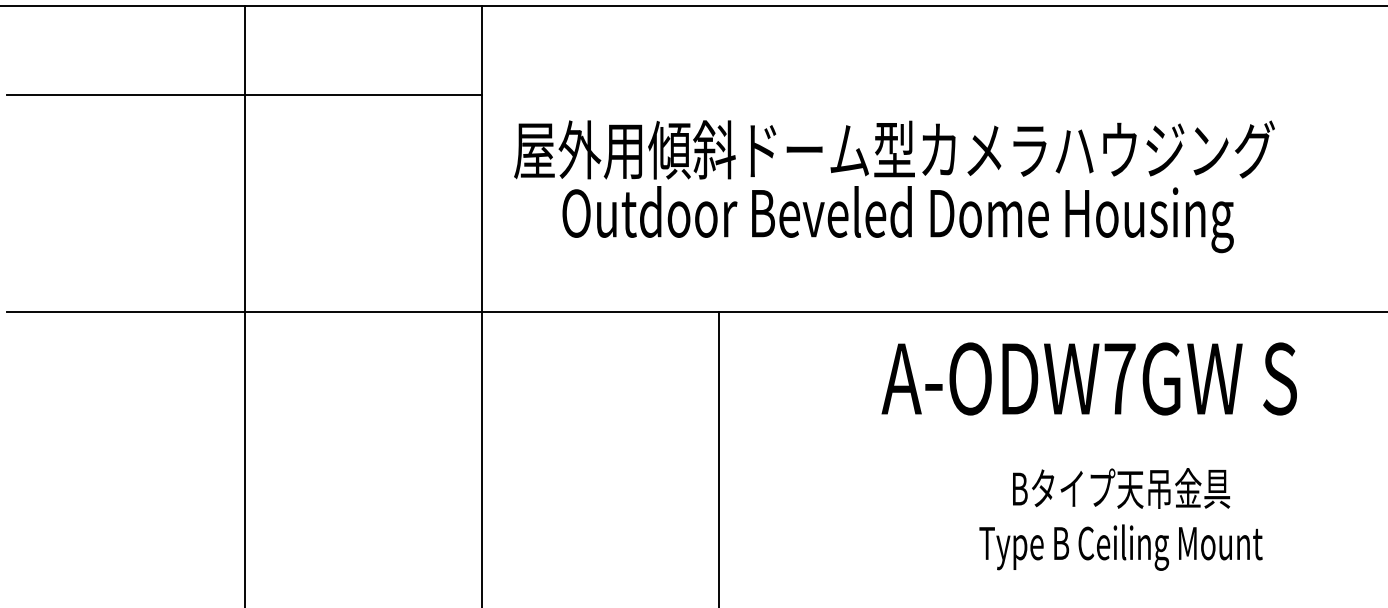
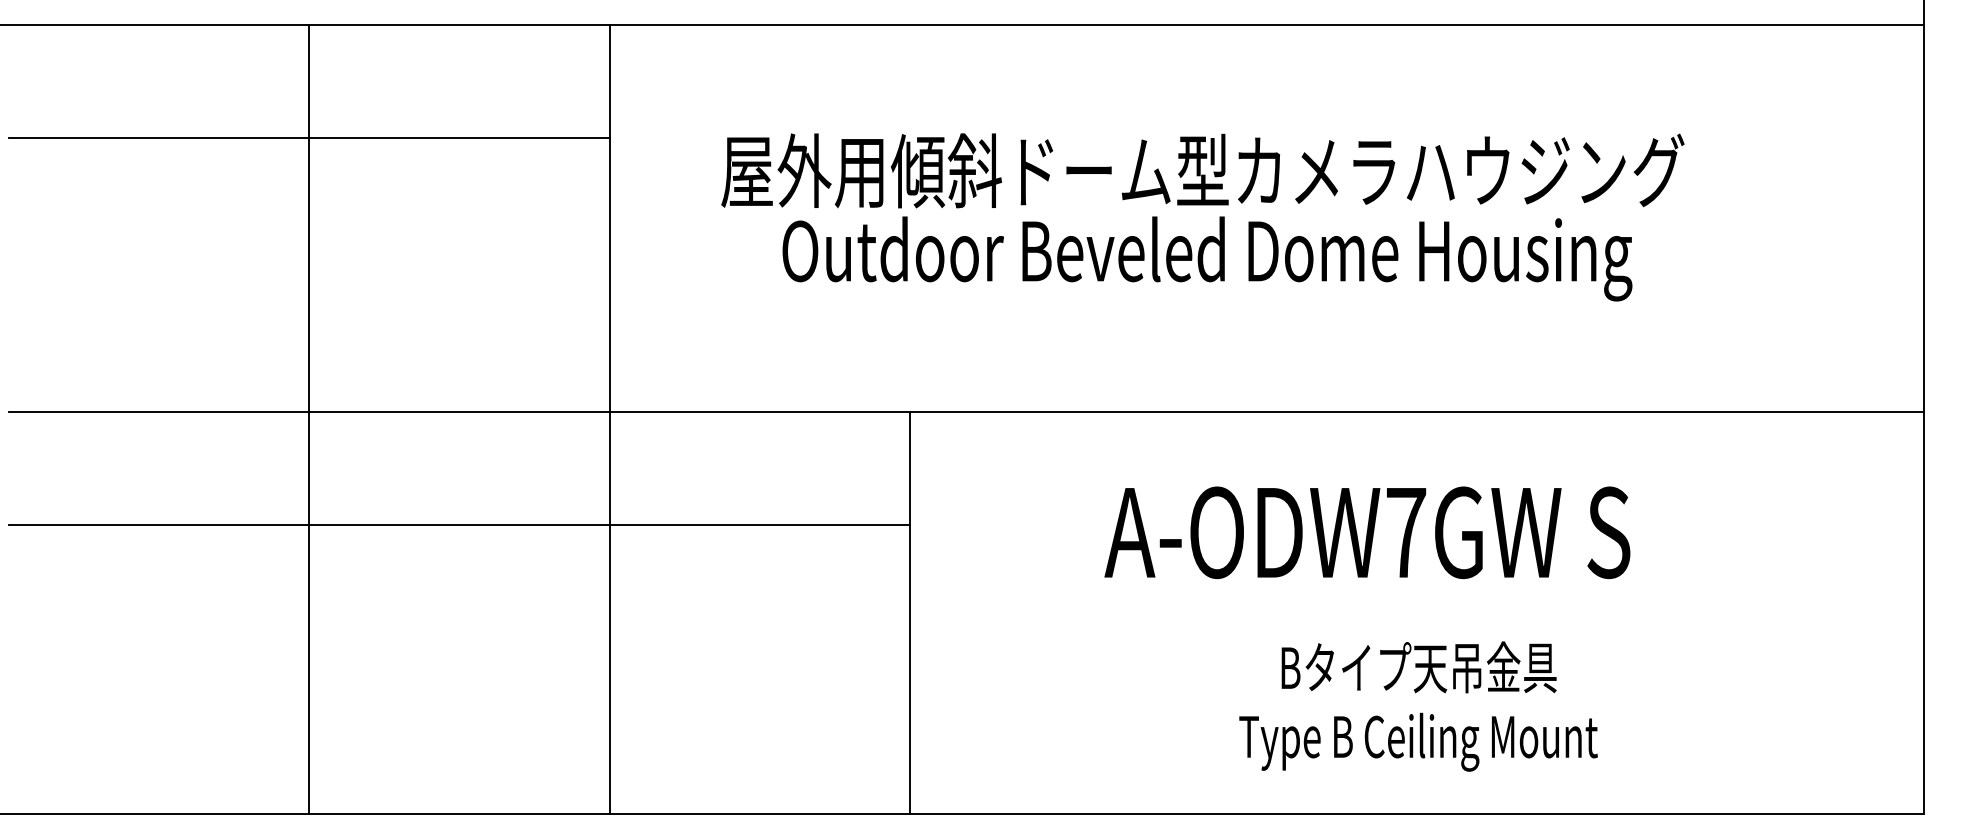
text: (894, 186) -> (1202, 217), moved
text: (1089, 378) -> (1367, 532), moved
line: (363, 400) -> (459, 524), added
text: (1120, 519) -> (1418, 706), moved

